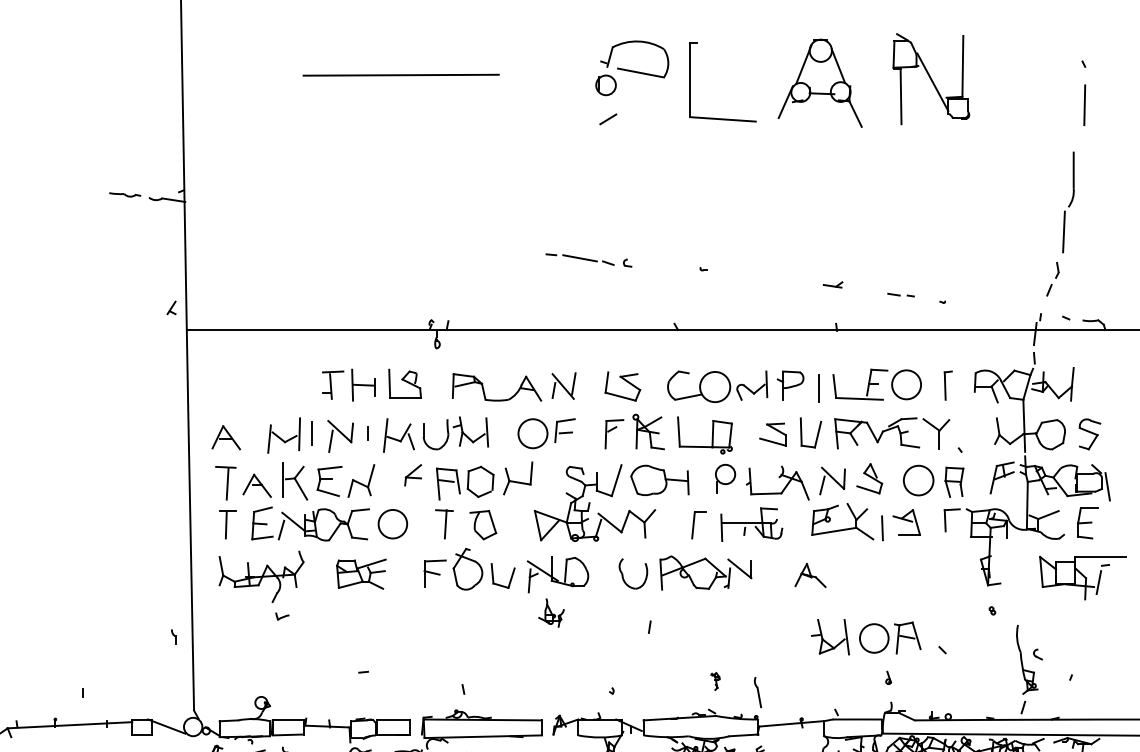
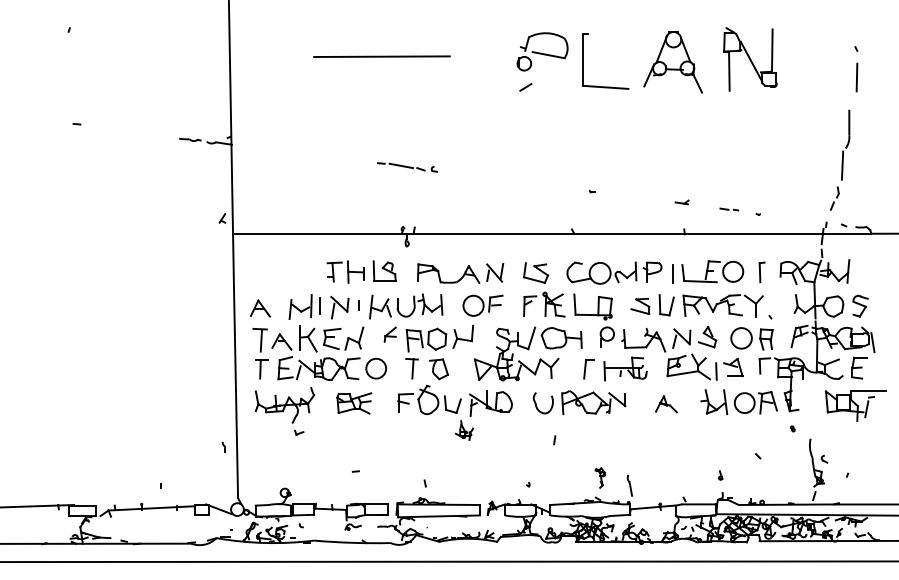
part: (588, 260) -> (407, 167), moved
part: (551, 613) -> (464, 430), moved
part: (865, 637) -> (738, 402), moved
part: (715, 680) -> (600, 477), size x1.67

